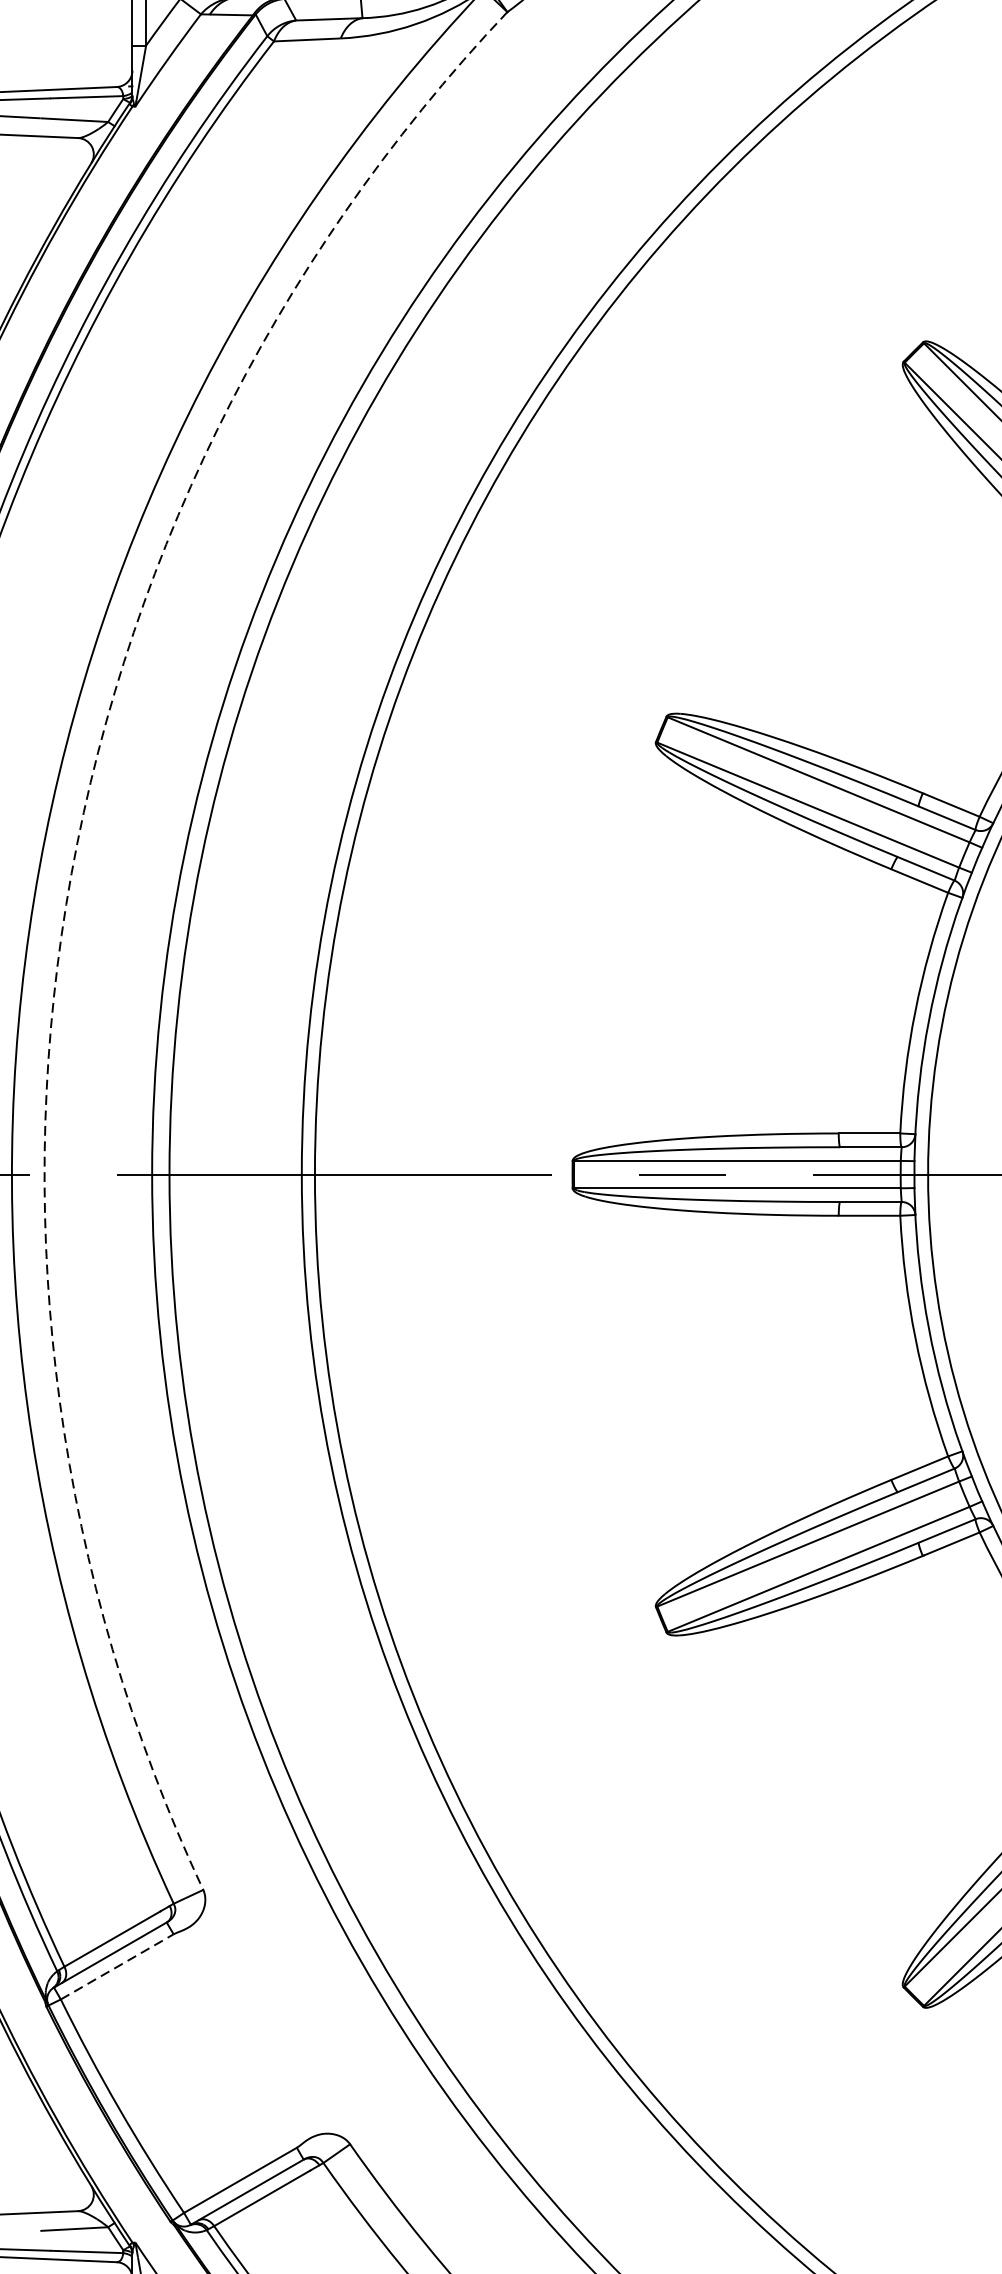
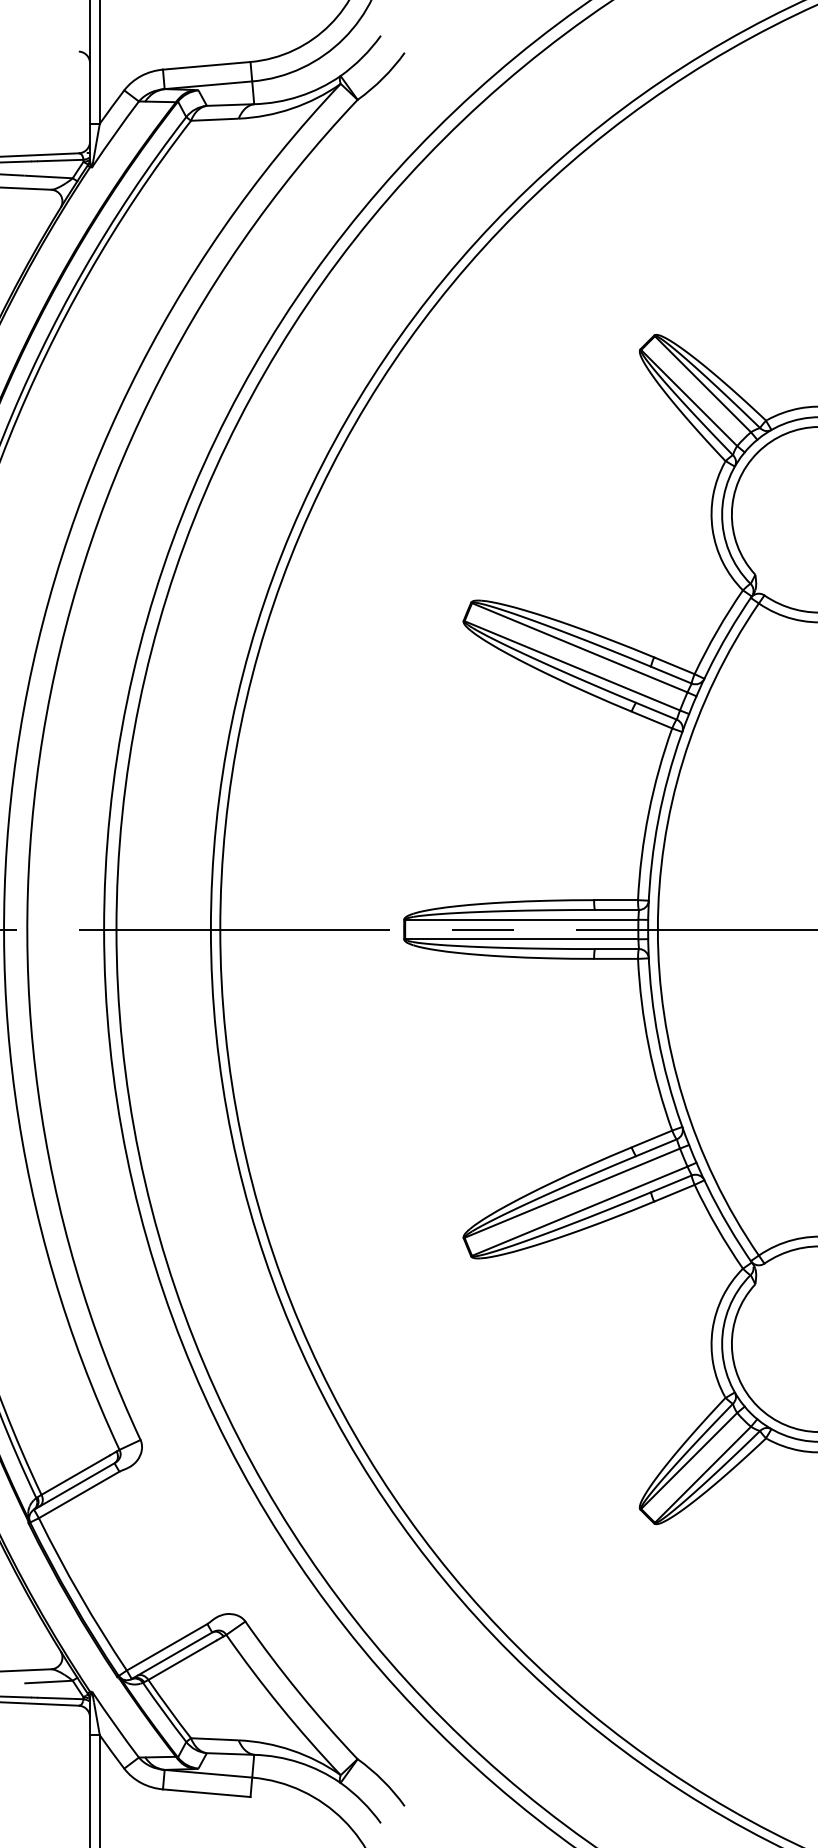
arc: (65, 904) -> (42, 736), dashed -> solid
line: (117, 1966) -> (79, 1494), dashed -> solid

